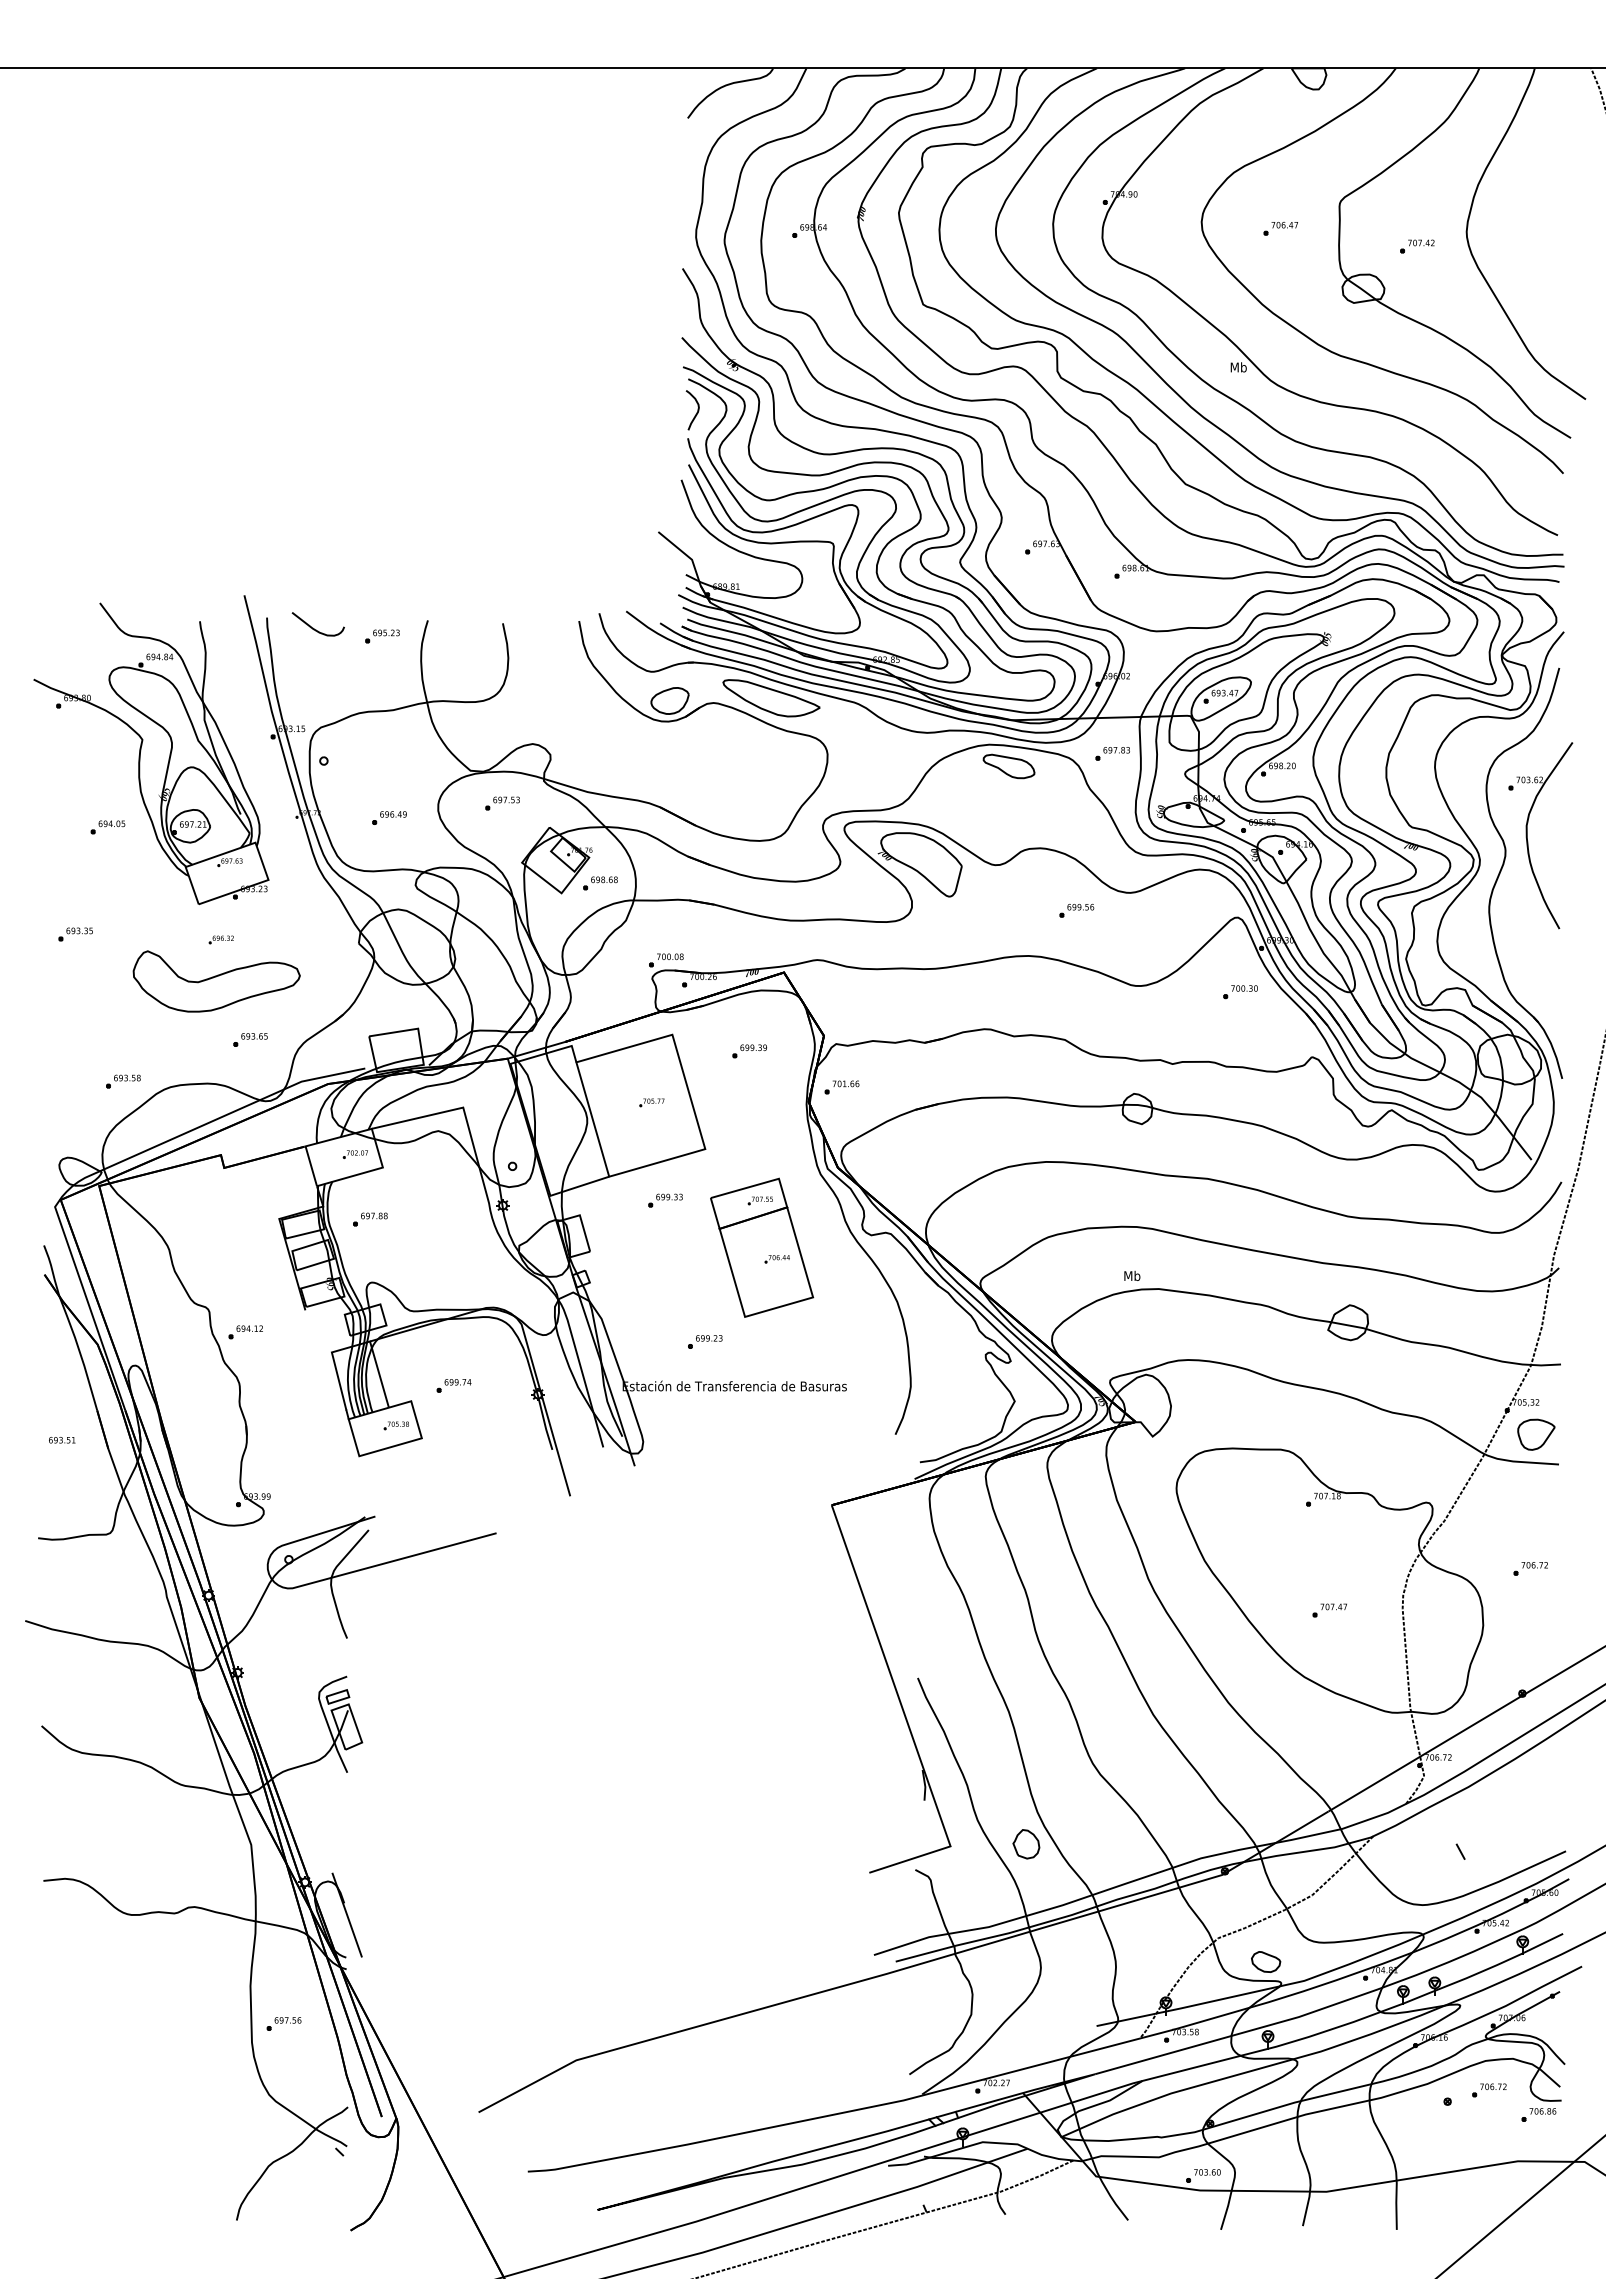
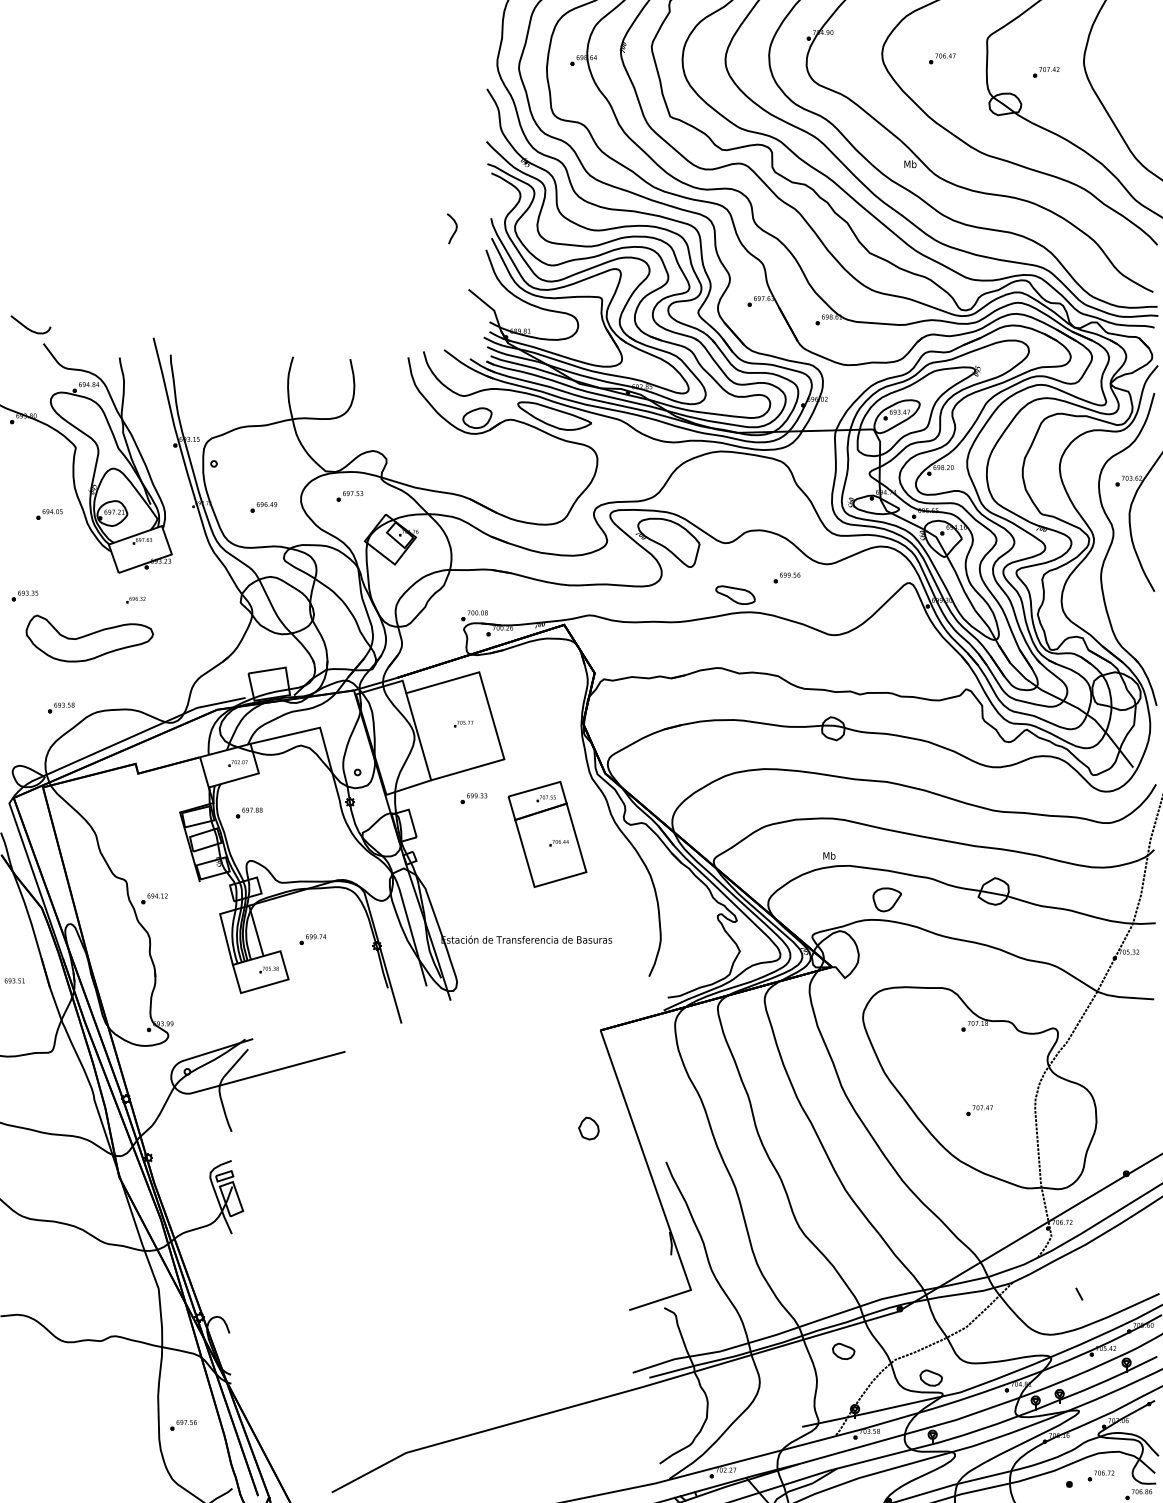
curve: (696, 412) -> (455, 230), moved
curve: (313, 627) -> (27, 327), moved
part: (382, 636) -> (258, 369), removed
part: (1112, 753) -> (814, 458), removed
part: (1008, 766) -> (735, 595), moved
part: (600, 883) -> (424, 557), removed
part: (216, 981) -> (89, 638), moved
part: (1240, 992) -> (911, 640), removed
part: (250, 1039) -> (158, 675), removed
part: (749, 1051) -> (537, 685), removed
part: (841, 1087) -> (608, 712), removed
part: (705, 1341) -> (504, 905), removed
part: (1536, 1434) -> (887, 899), moved
part: (1530, 1568) -> (1132, 1078), removed
part: (1026, 1844) -> (588, 1128), moved
line: (346, 1914) -> (231, 1341), removed
part: (1151, 1926) -> (843, 1351), added

